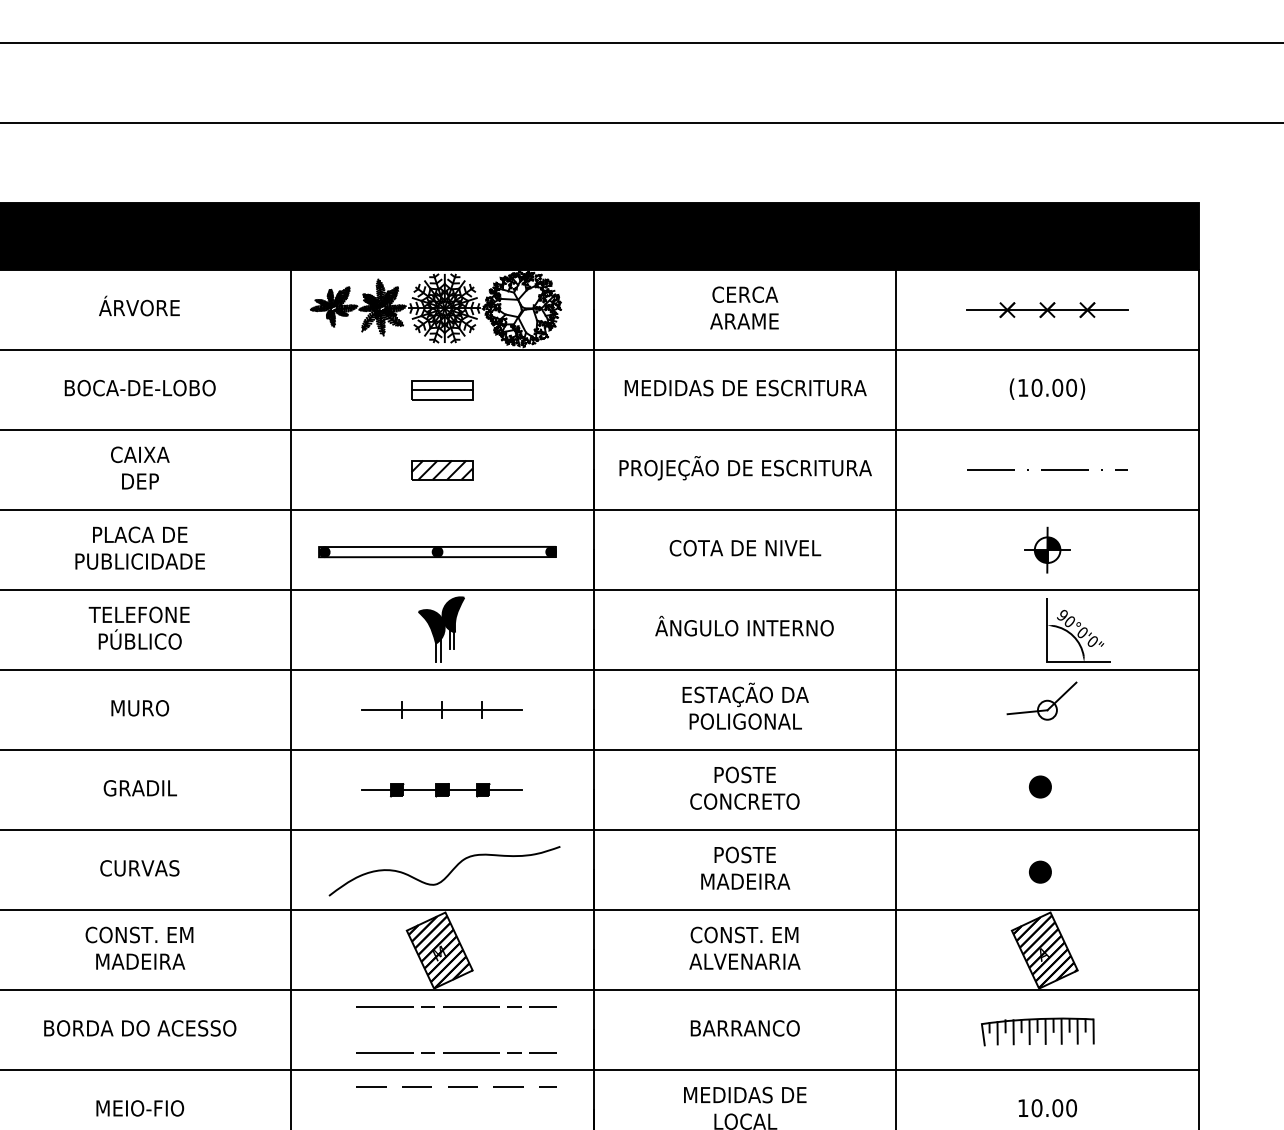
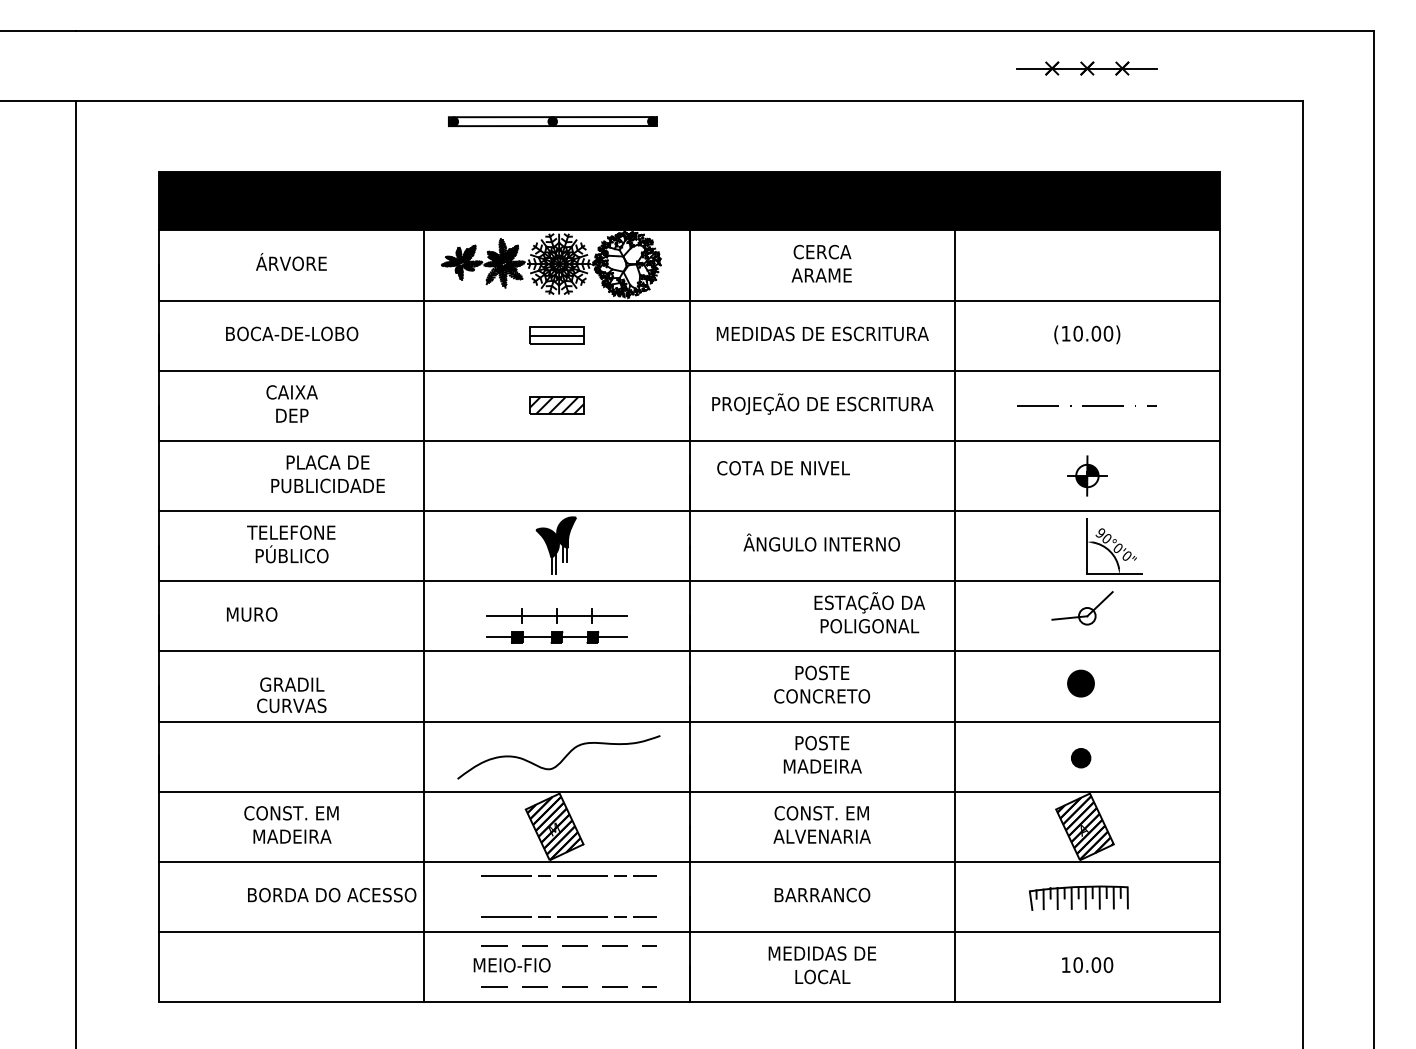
part: (1046, 310) -> (1086, 68), moved
text: (139, 548) -> (327, 474), moved
text: (745, 548) -> (783, 468), moved
part: (437, 551) -> (552, 121), moved
text: (745, 705) -> (869, 612), moved
text: (140, 708) -> (252, 614), moved
part: (1040, 786) -> (1081, 683), size x1.4
part: (441, 790) -> (556, 637), moved
text: (139, 867) -> (291, 705), moved
text: (140, 1028) -> (332, 895), moved
text: (139, 1108) -> (511, 965), moved

